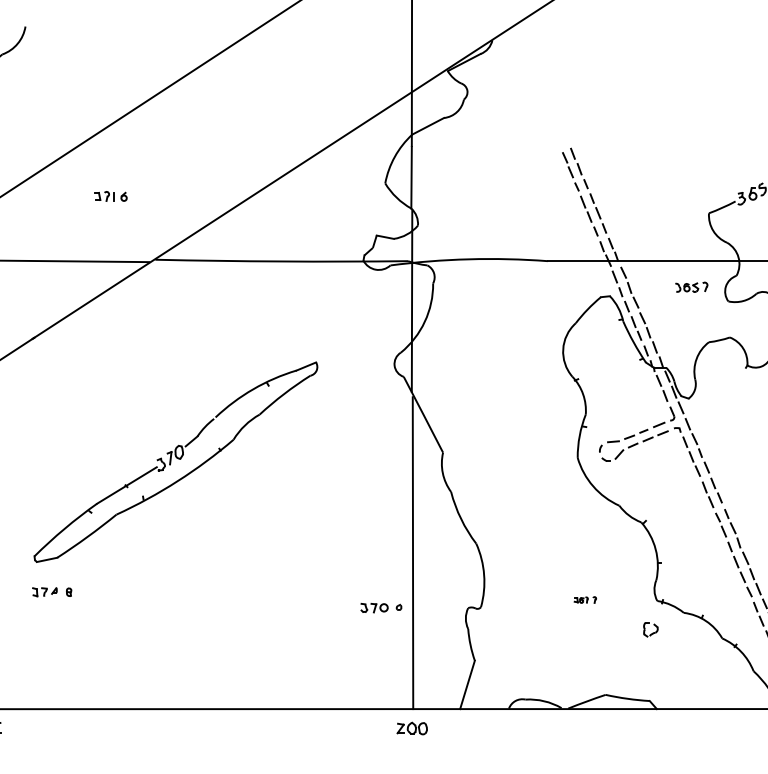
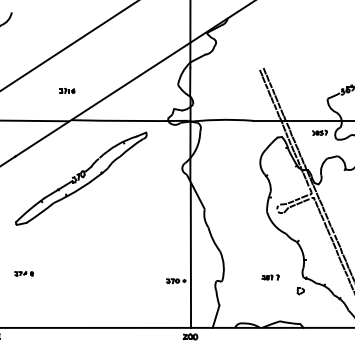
part: (111, 195) -> (67, 90), moved
part: (176, 461) -> (81, 178), moved
part: (585, 600) -> (270, 277), size x1.67

